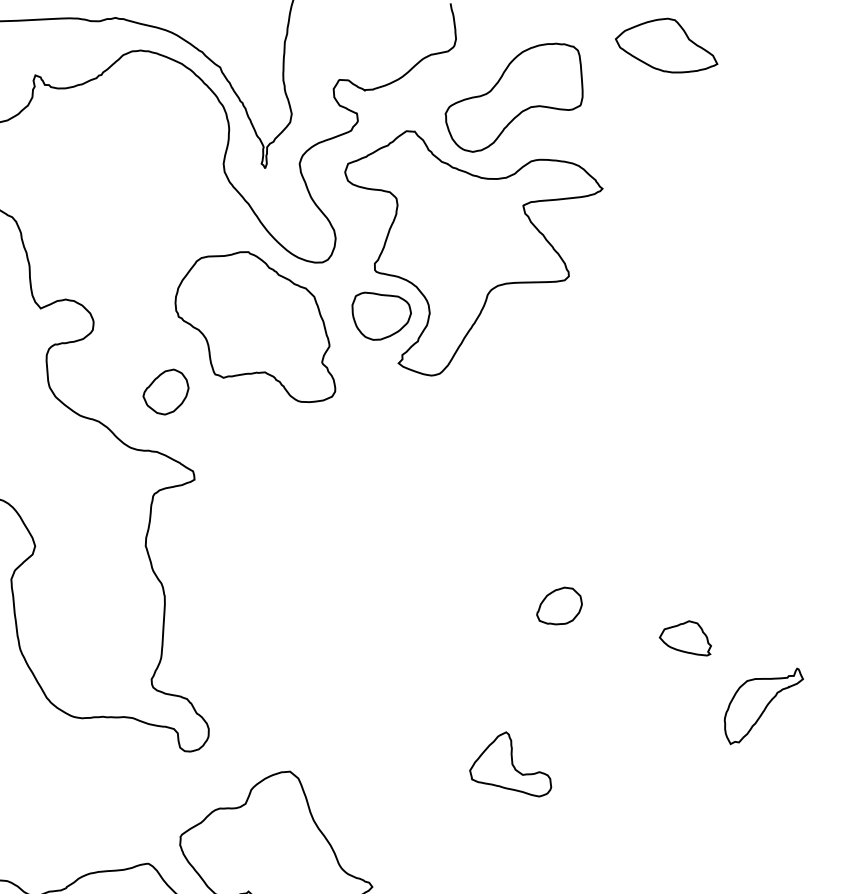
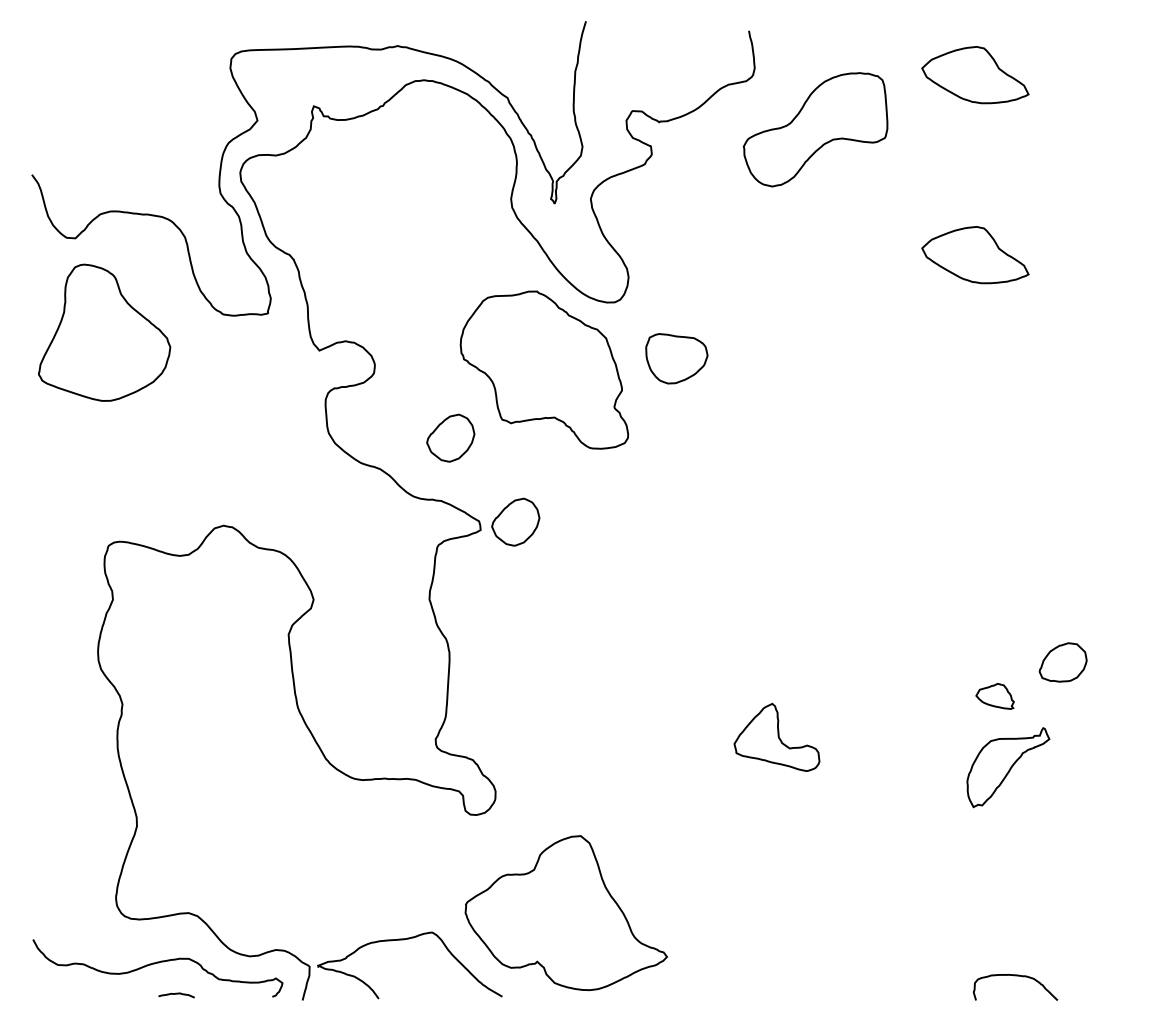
part: (666, 217) -> (975, 255), added
part: (473, 253) -> (773, 292), removed
part: (227, 471) -> (515, 521), added
part: (558, 606) -> (1062, 662), moved
part: (684, 638) -> (994, 696), size x0.7
part: (764, 706) -> (1008, 767), moved
part: (510, 763) -> (776, 736), moved

